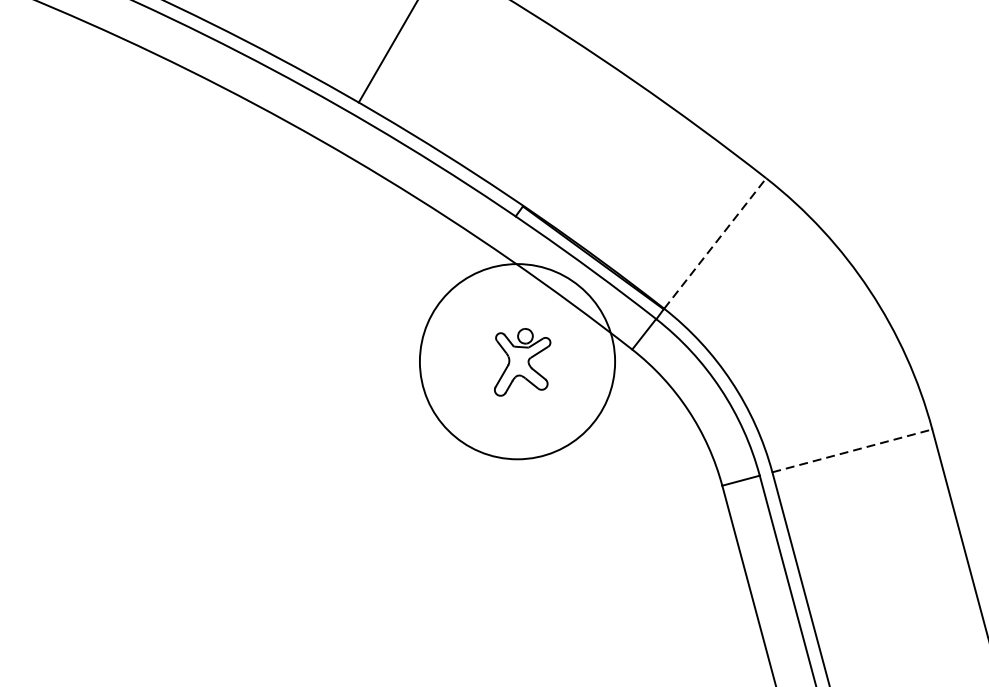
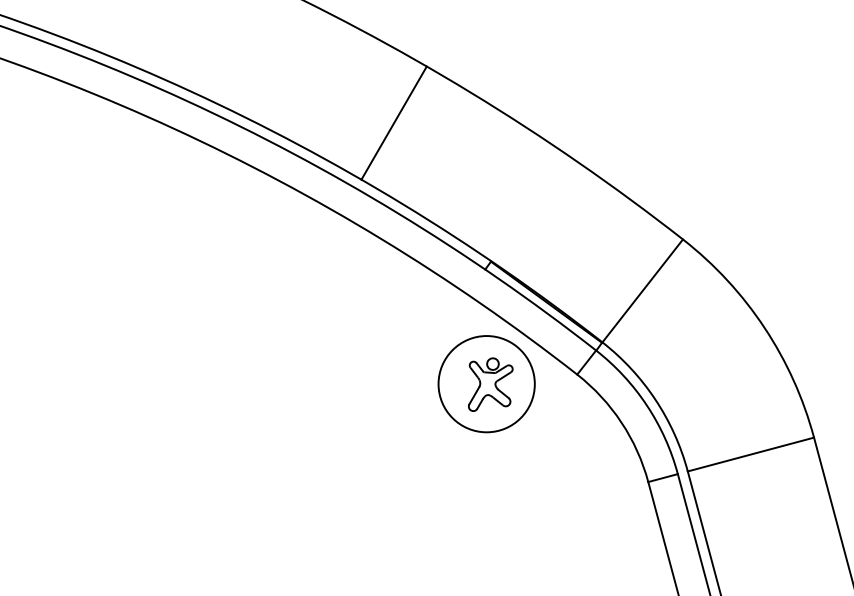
line: (716, 242) -> (643, 290), dashed -> solid
circle: (517, 362) -> (486, 384), size x0.62
line: (853, 450) -> (751, 454), dashed -> solid

